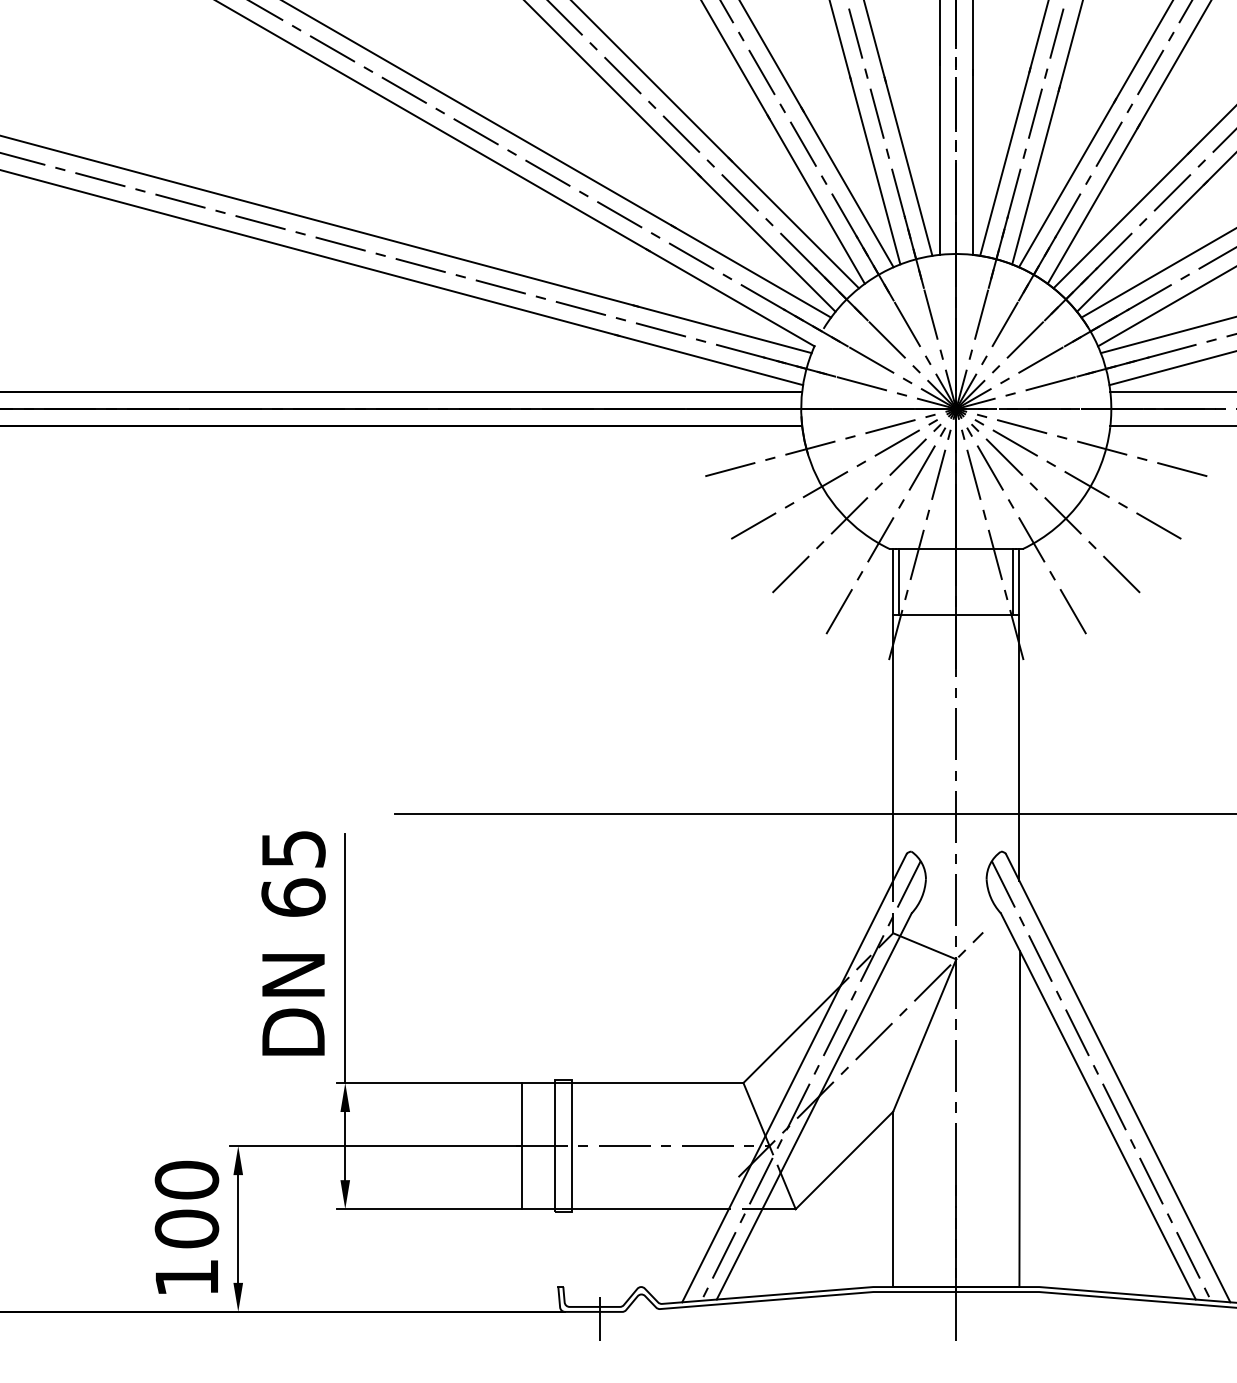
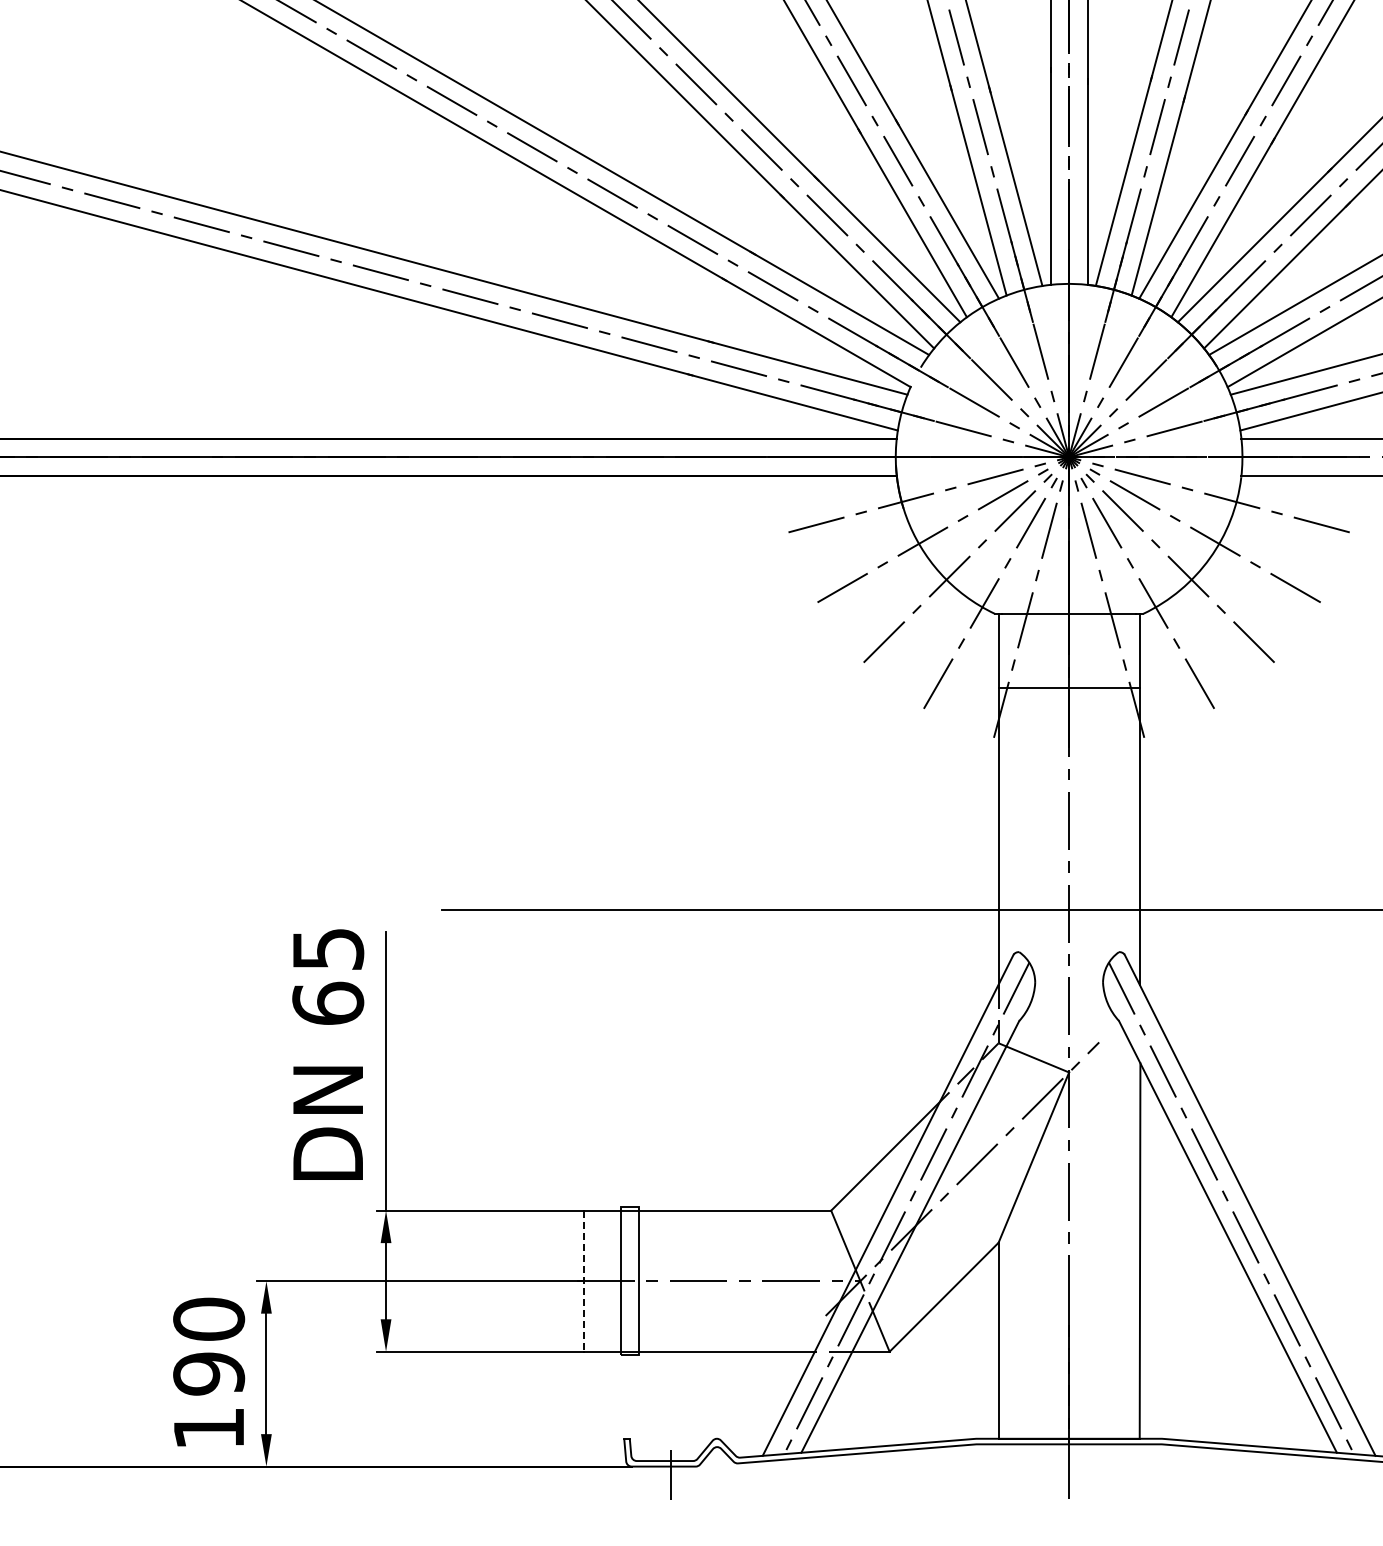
line: (899, 581) -> (1005, 650), removed
line: (1013, 581) -> (1133, 650), removed
line: (521, 1146) -> (583, 1281), solid -> dashed
text: (187, 1228) -> (209, 1373), 100 -> 190

